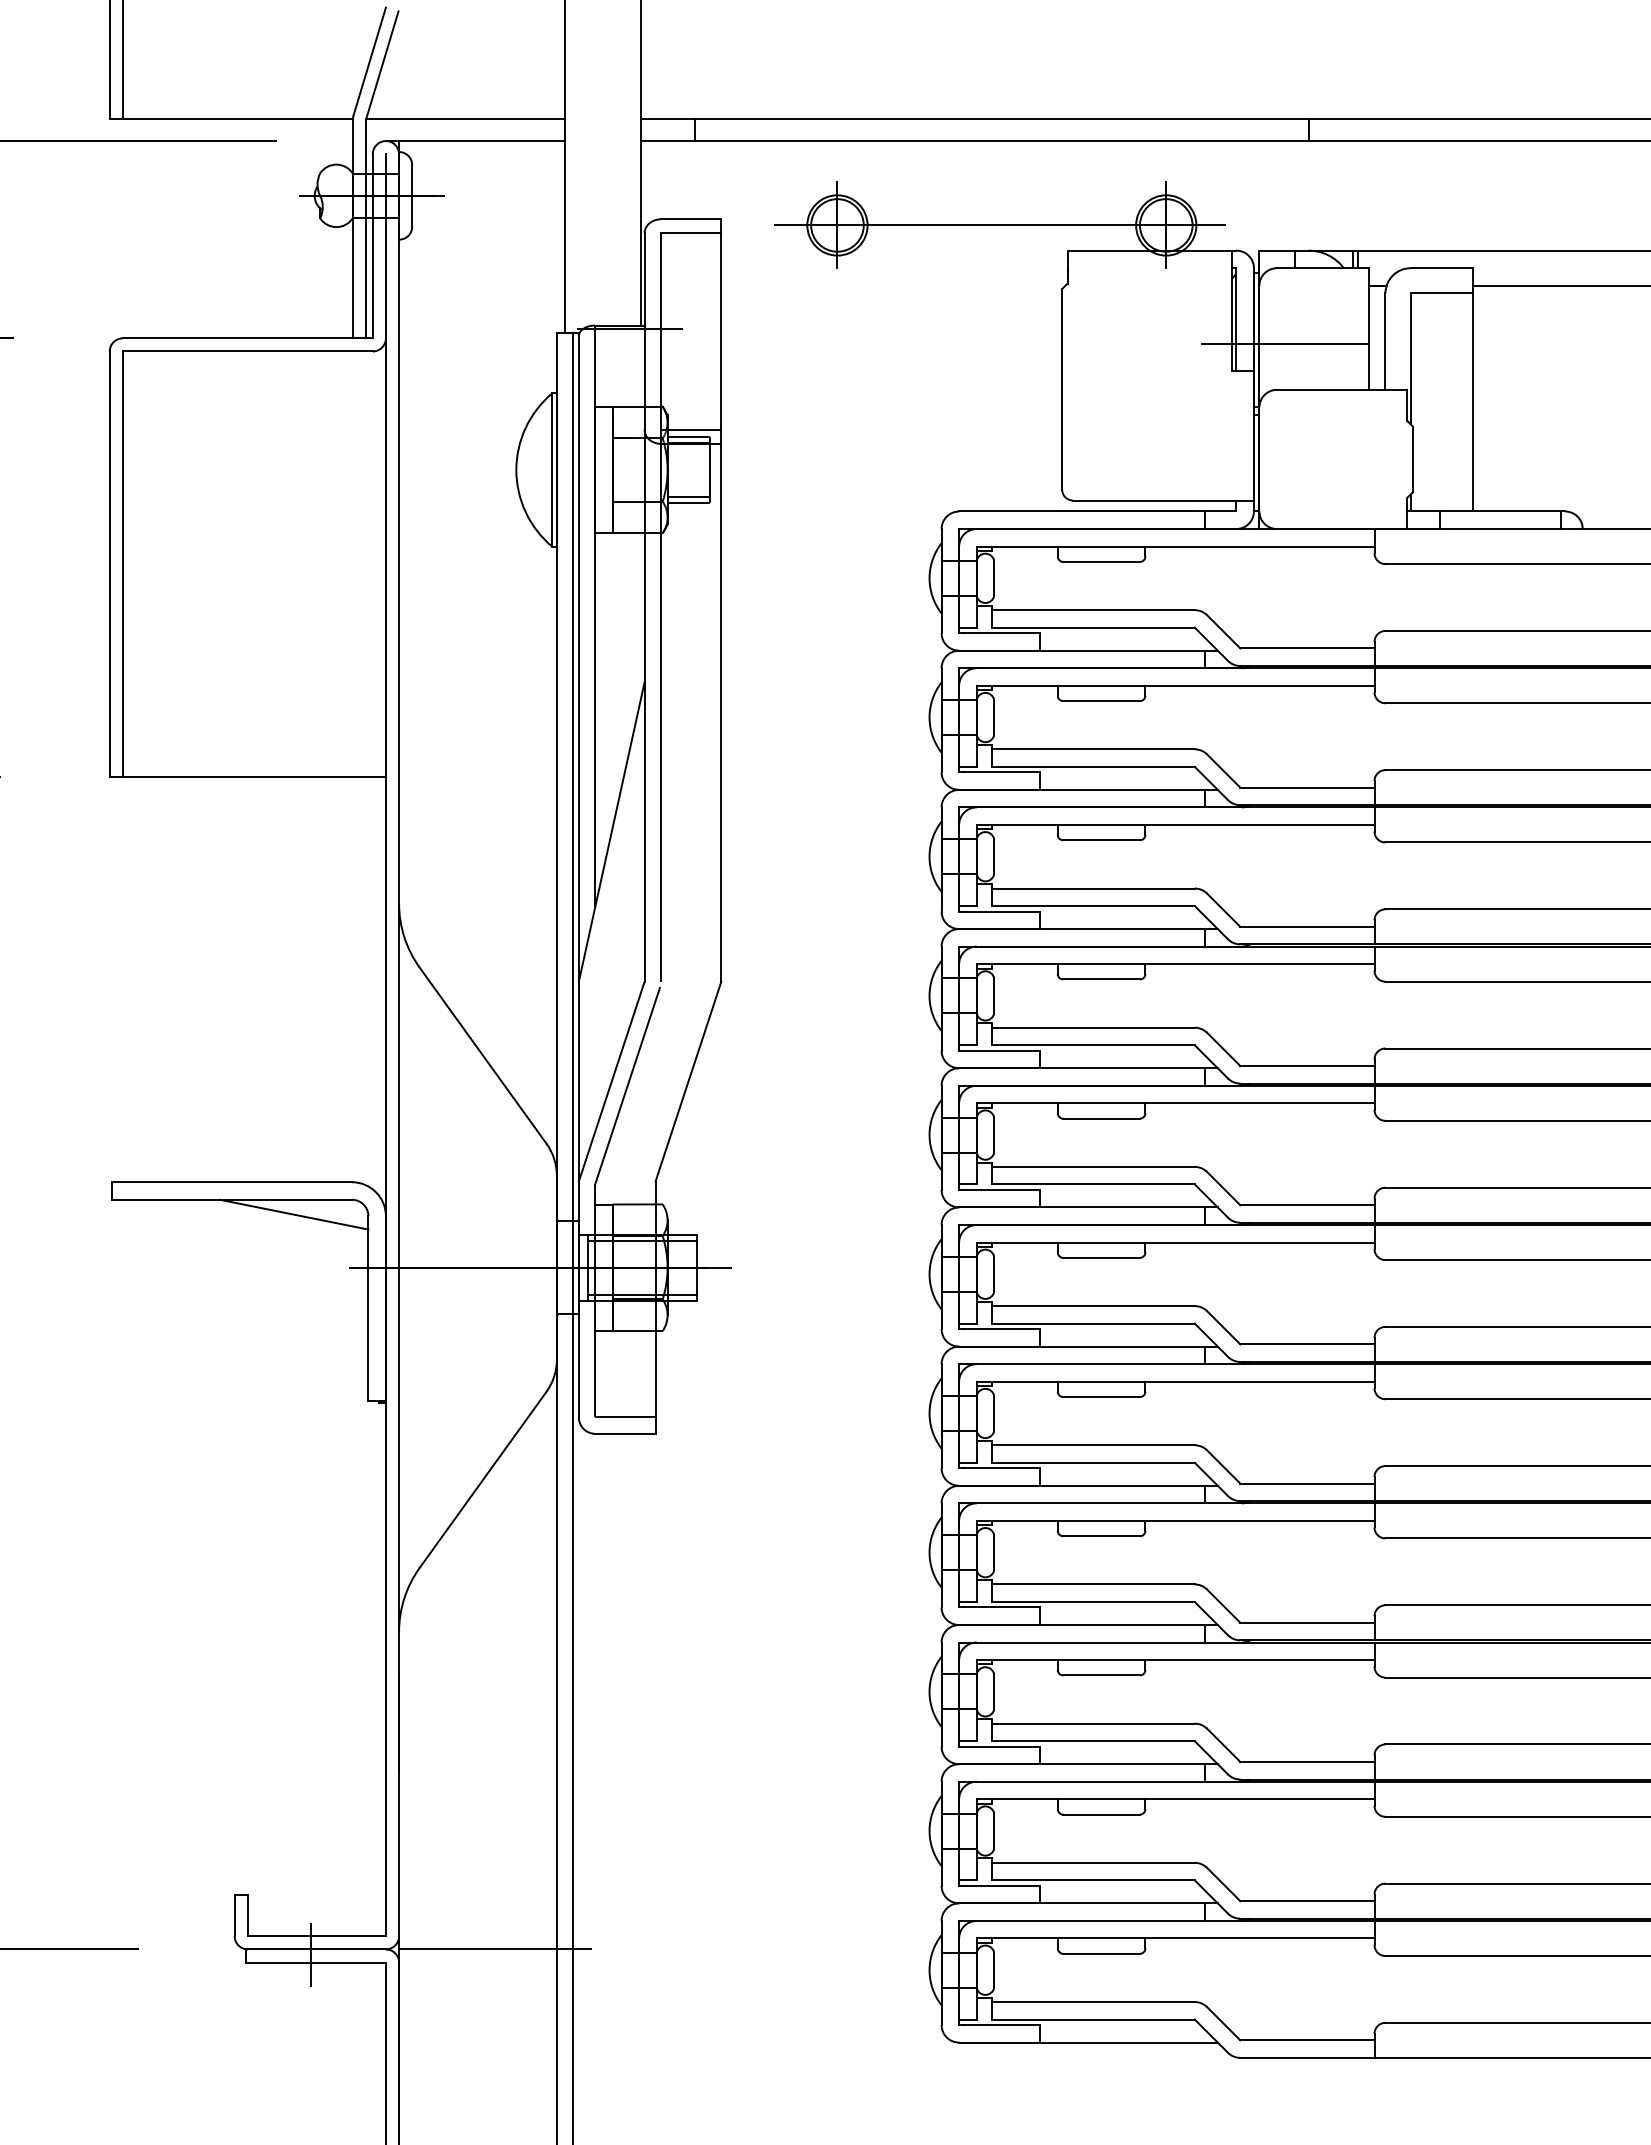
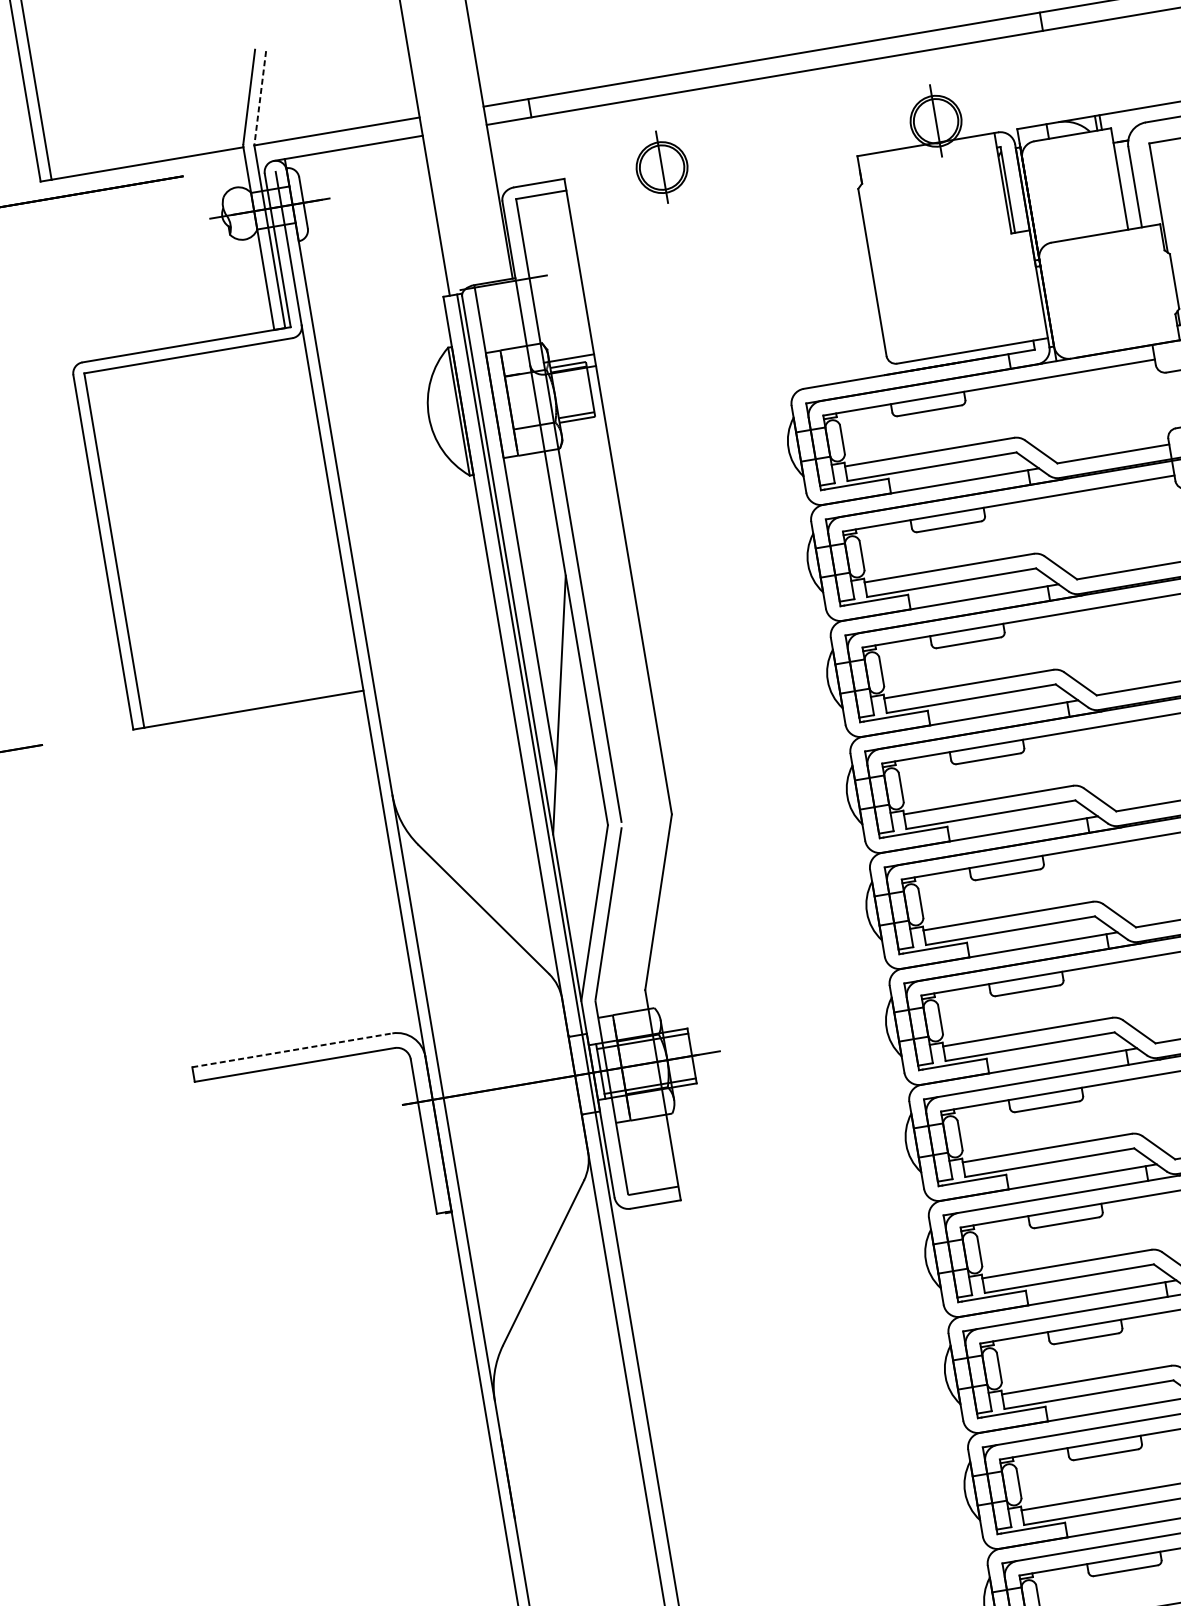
line: (382, 65) -> (260, 98), solid -> dashed
line: (999, 225) -> (797, 144), removed
line: (1283, 343) -> (1050, 203), removed
line: (232, 1182) -> (292, 1050), solid -> dashed
line: (293, 1214) -> (348, 1068), removed

